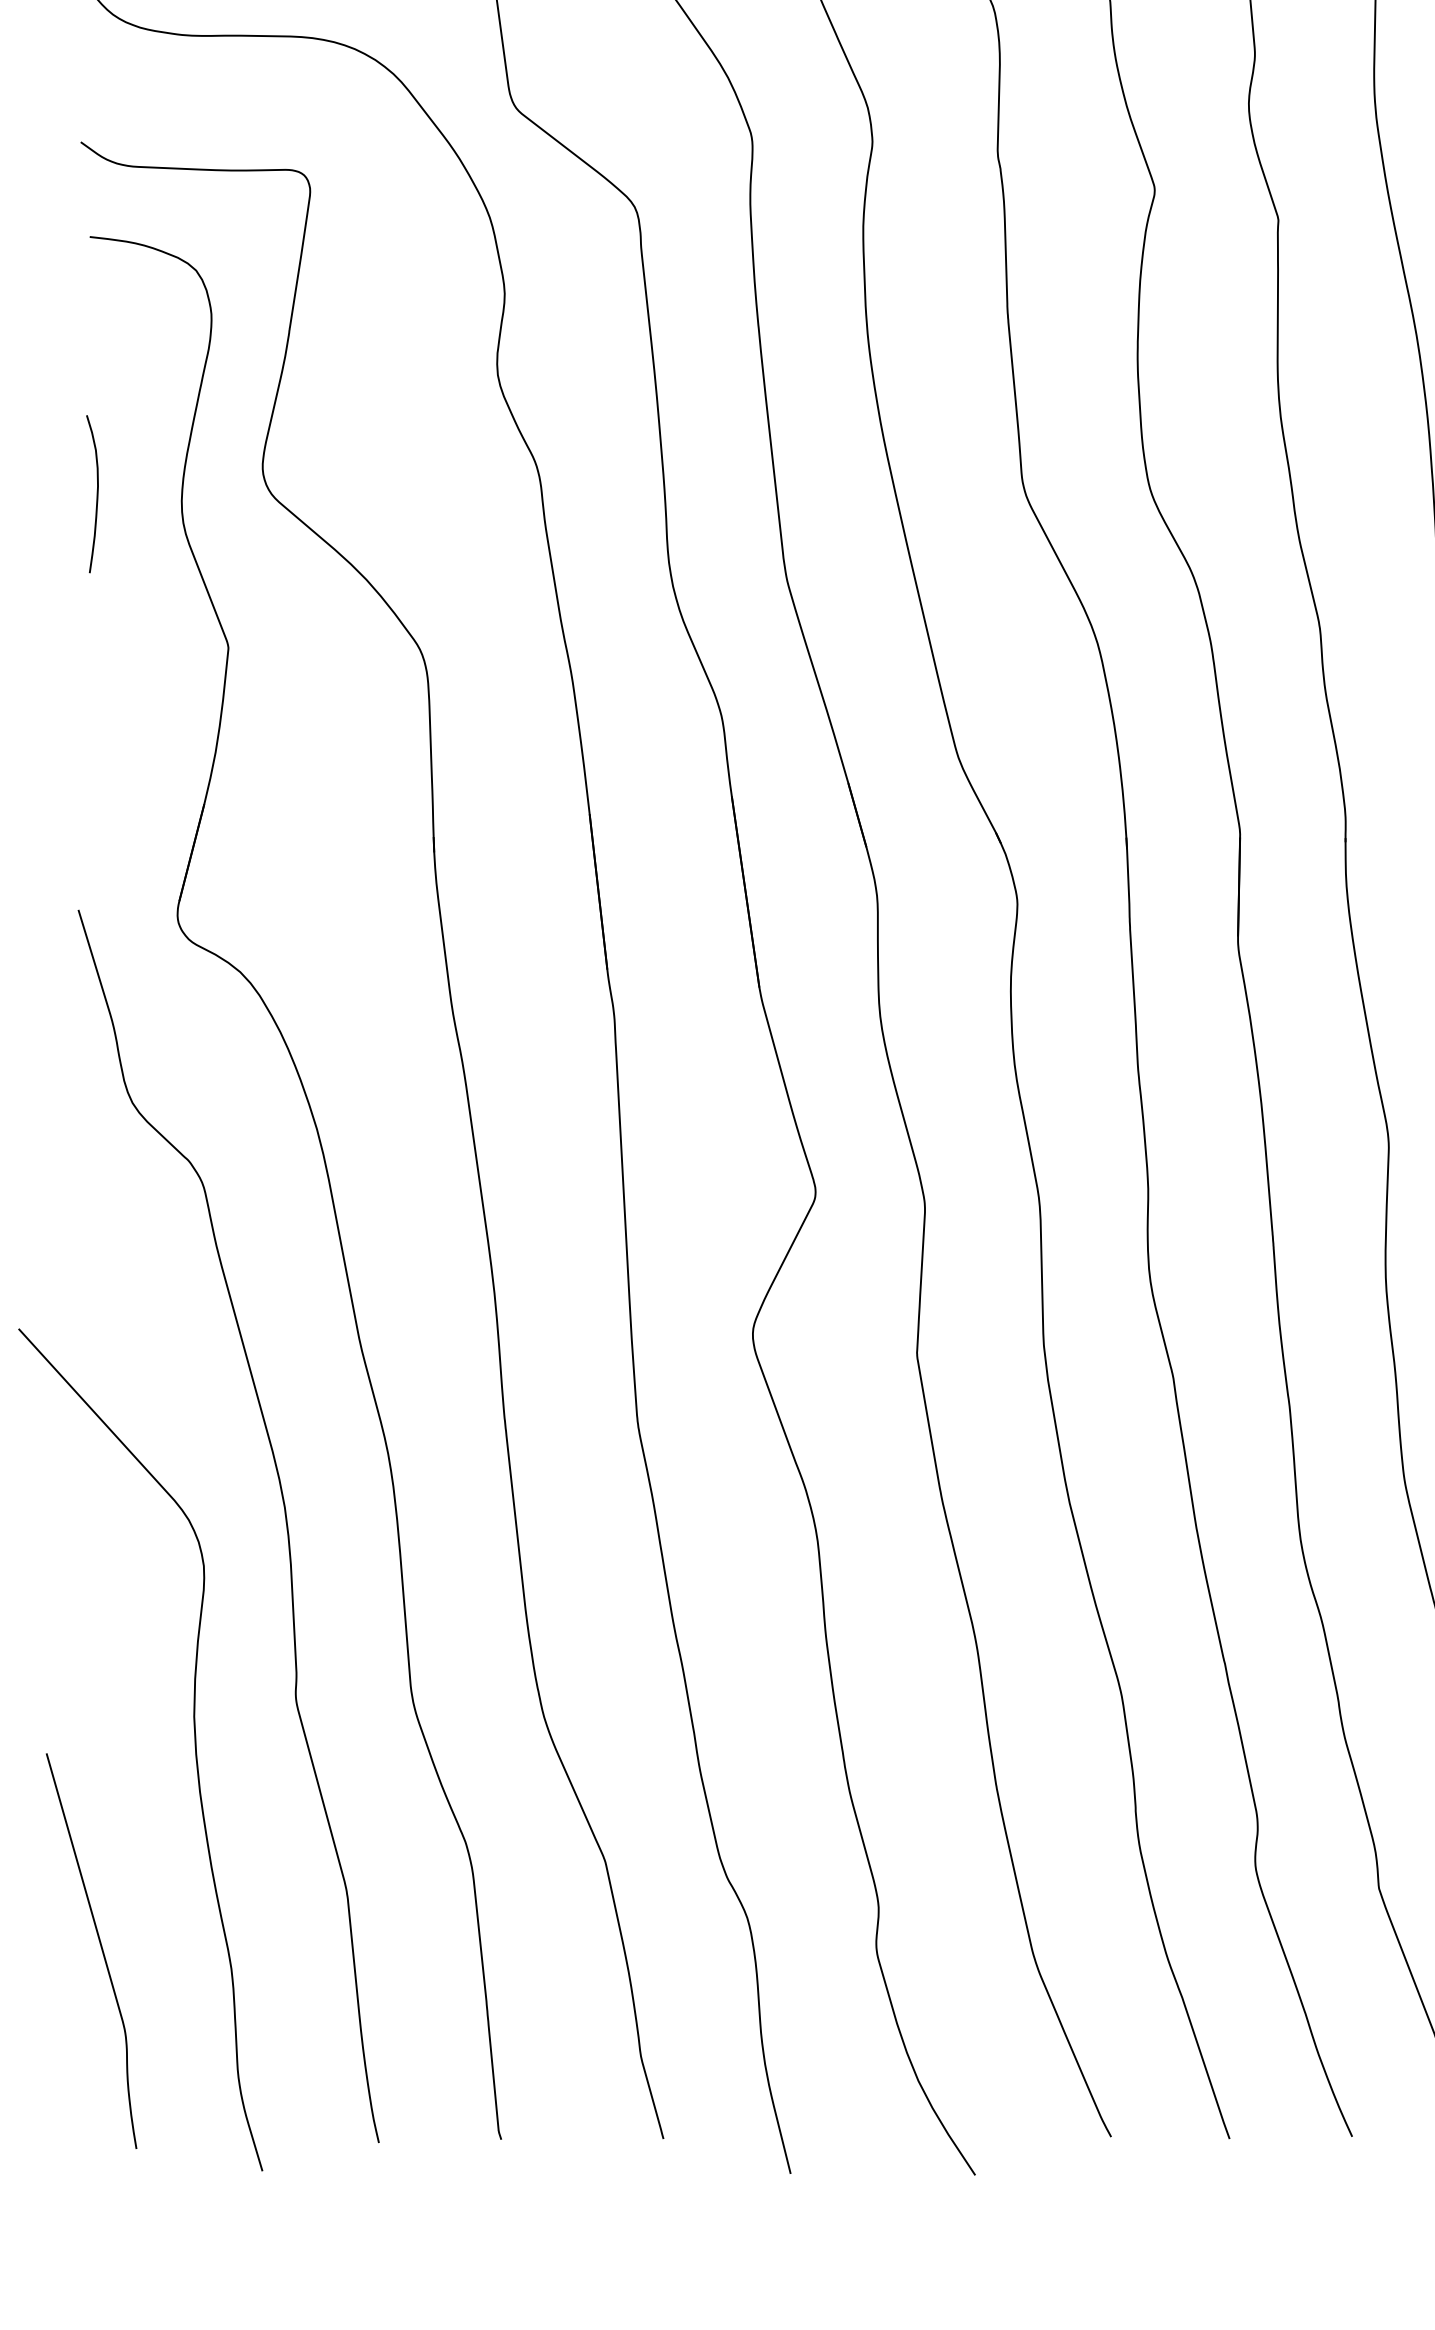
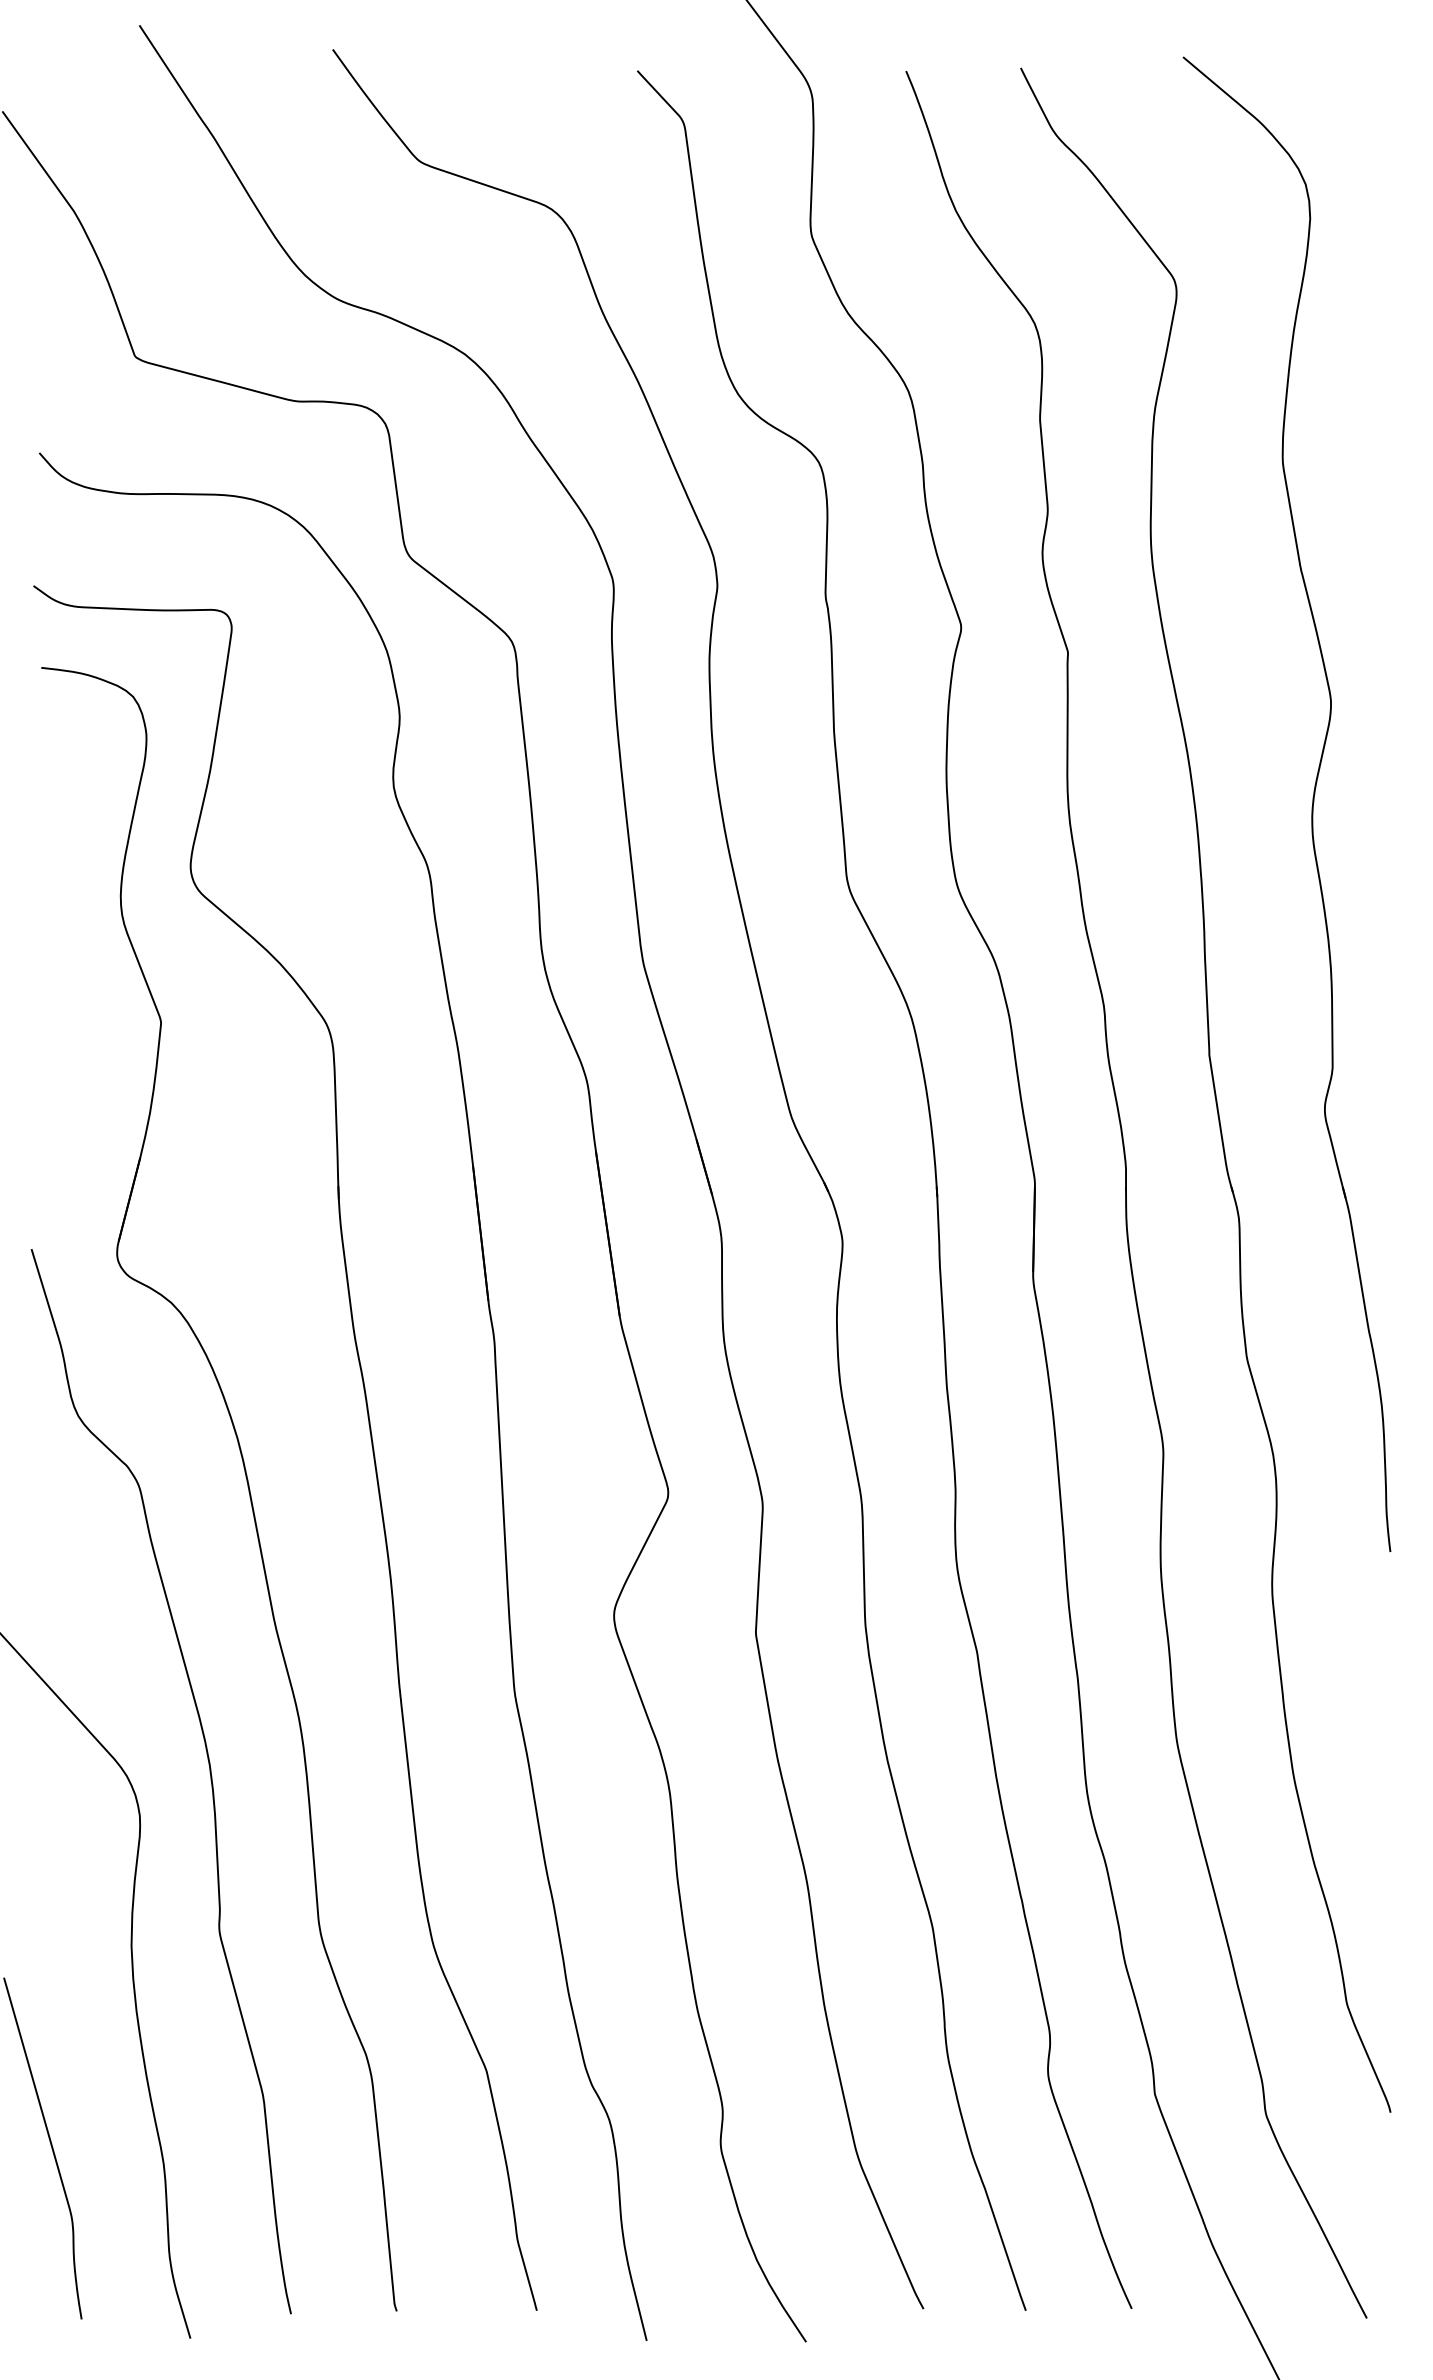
curve: (96, 493) -> (47, 889), removed

